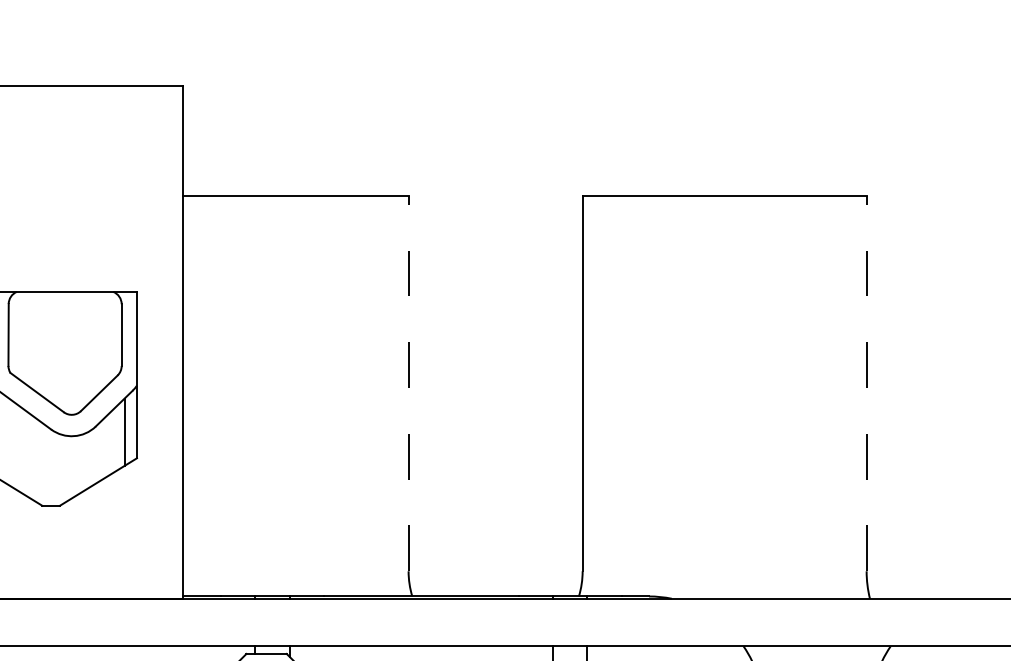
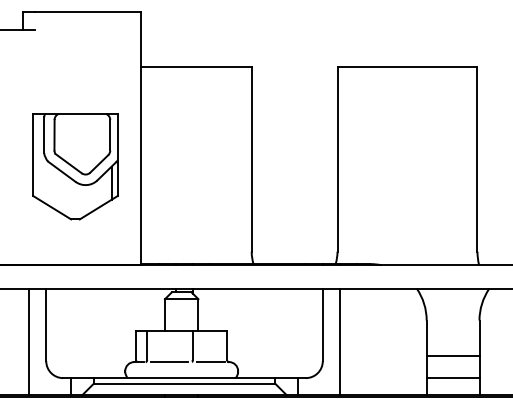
line: (408, 384) -> (251, 159), dashed -> solid
line: (866, 384) -> (477, 159), dashed -> solid

